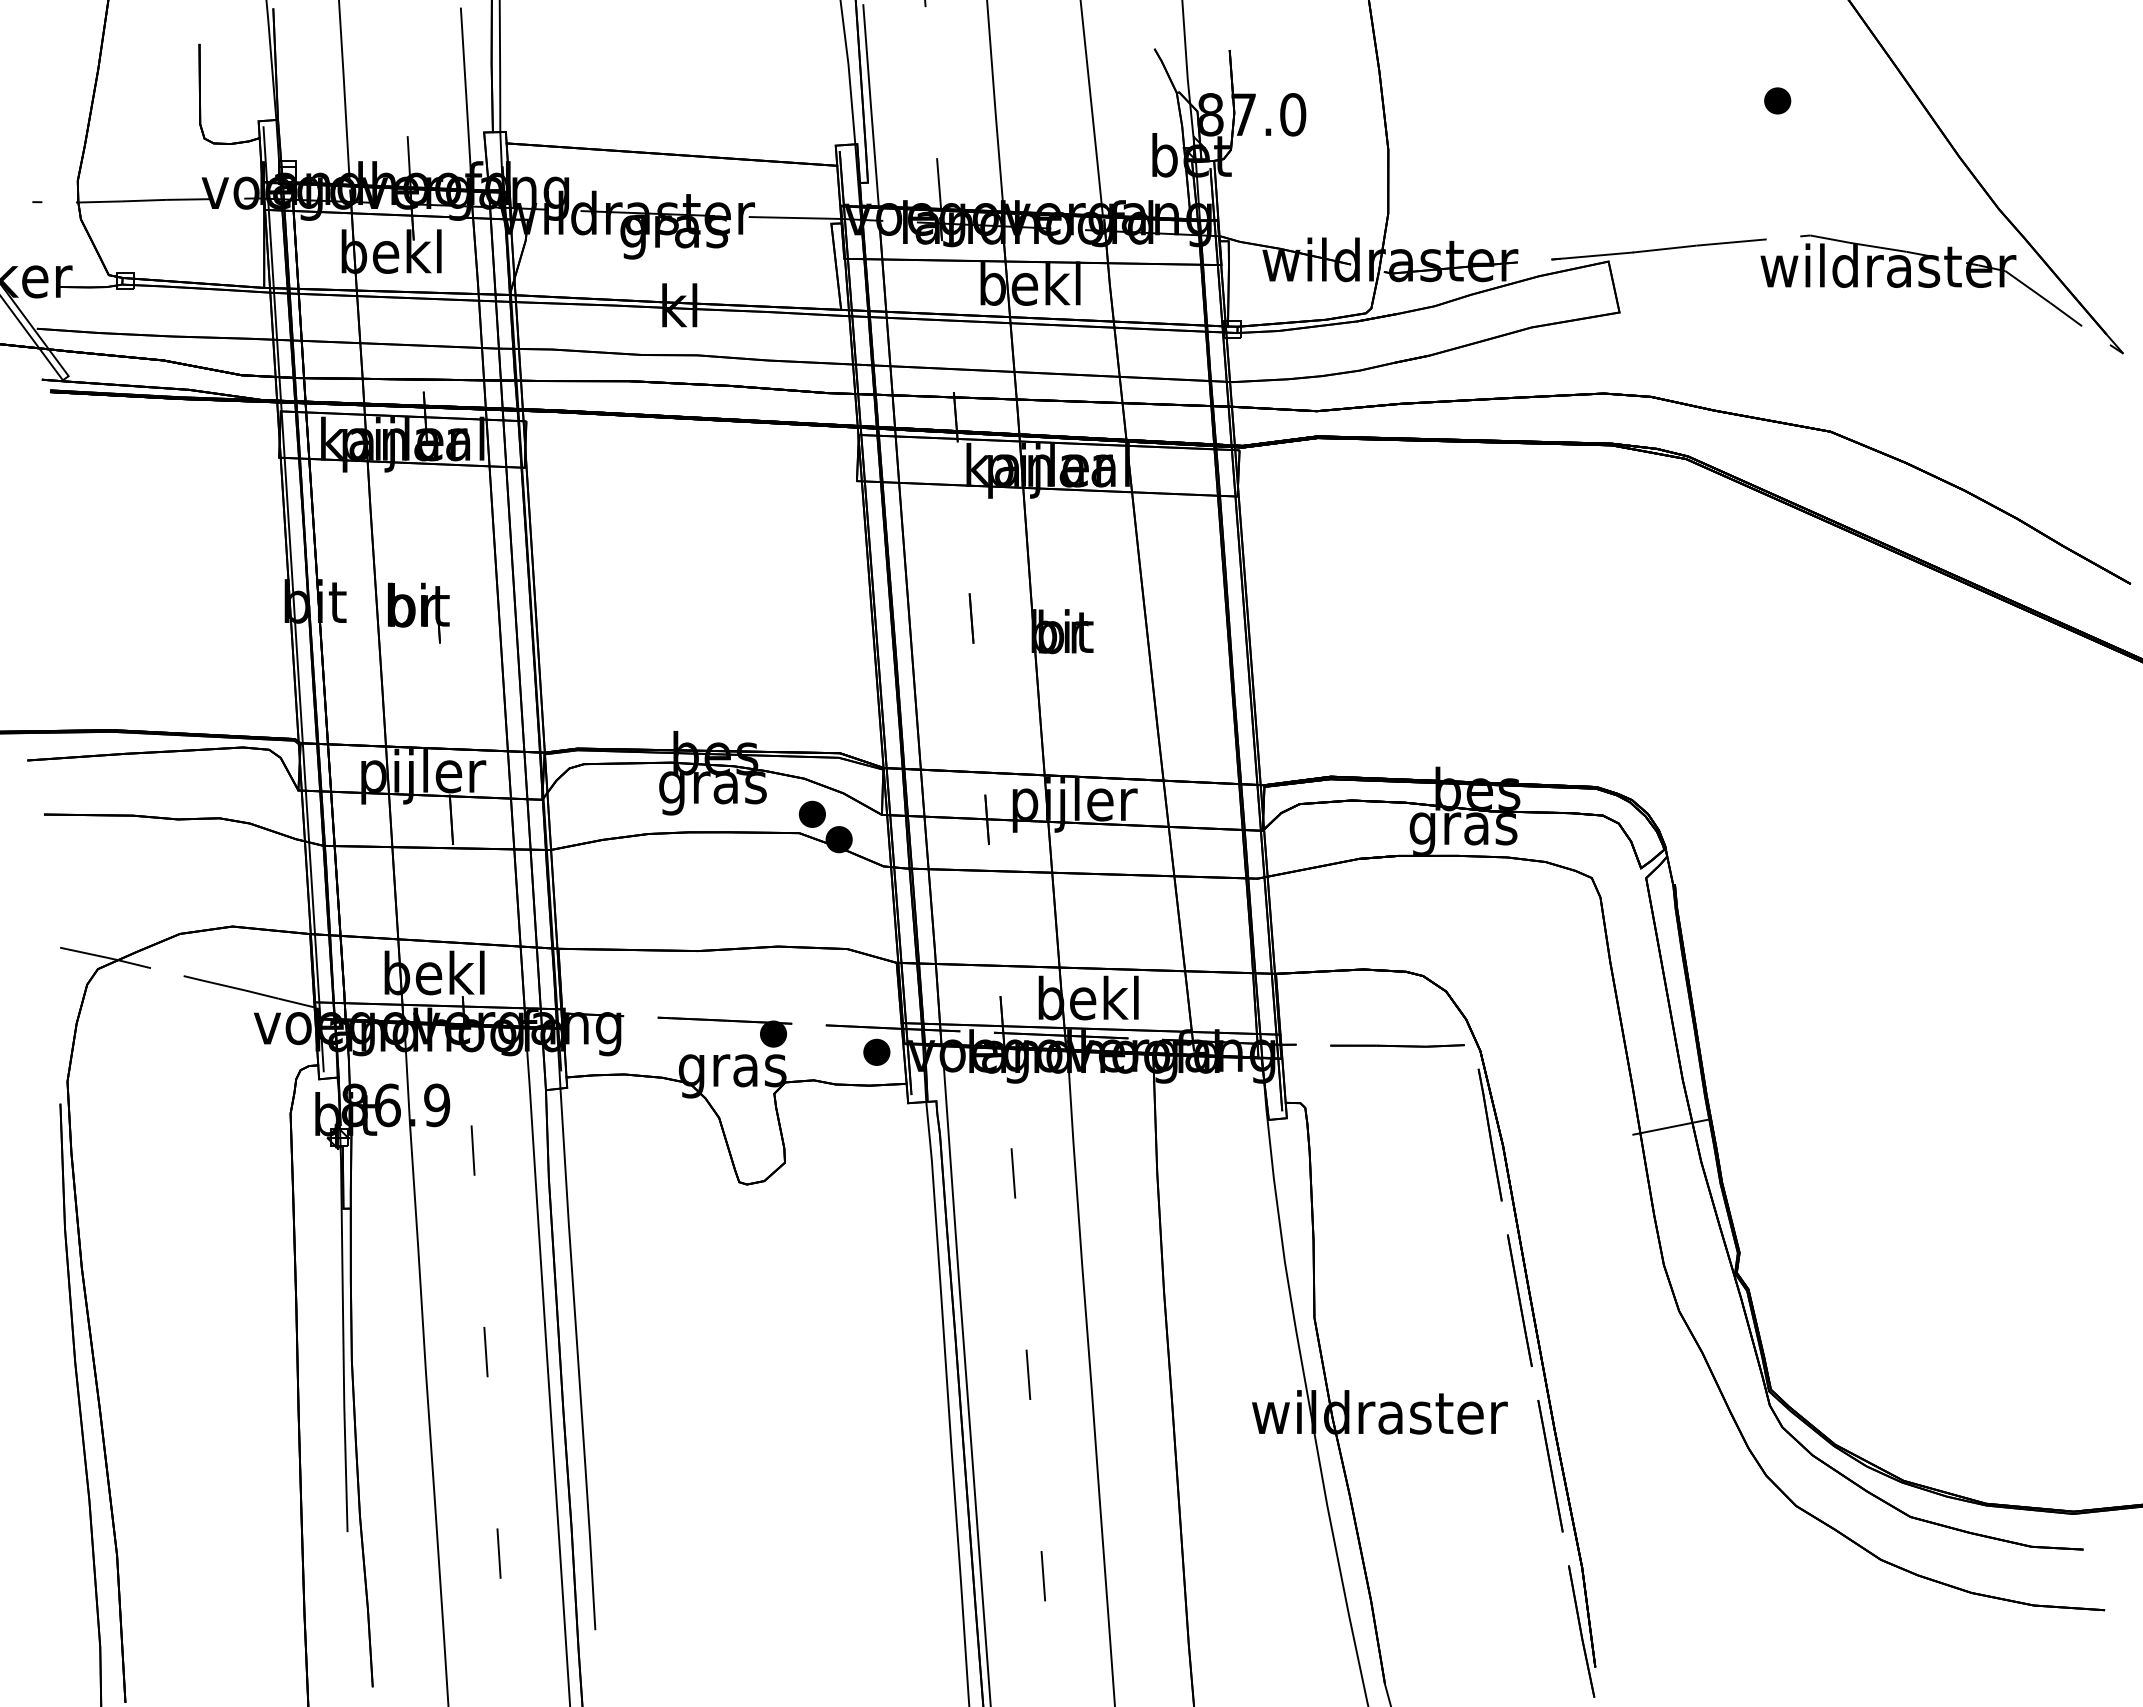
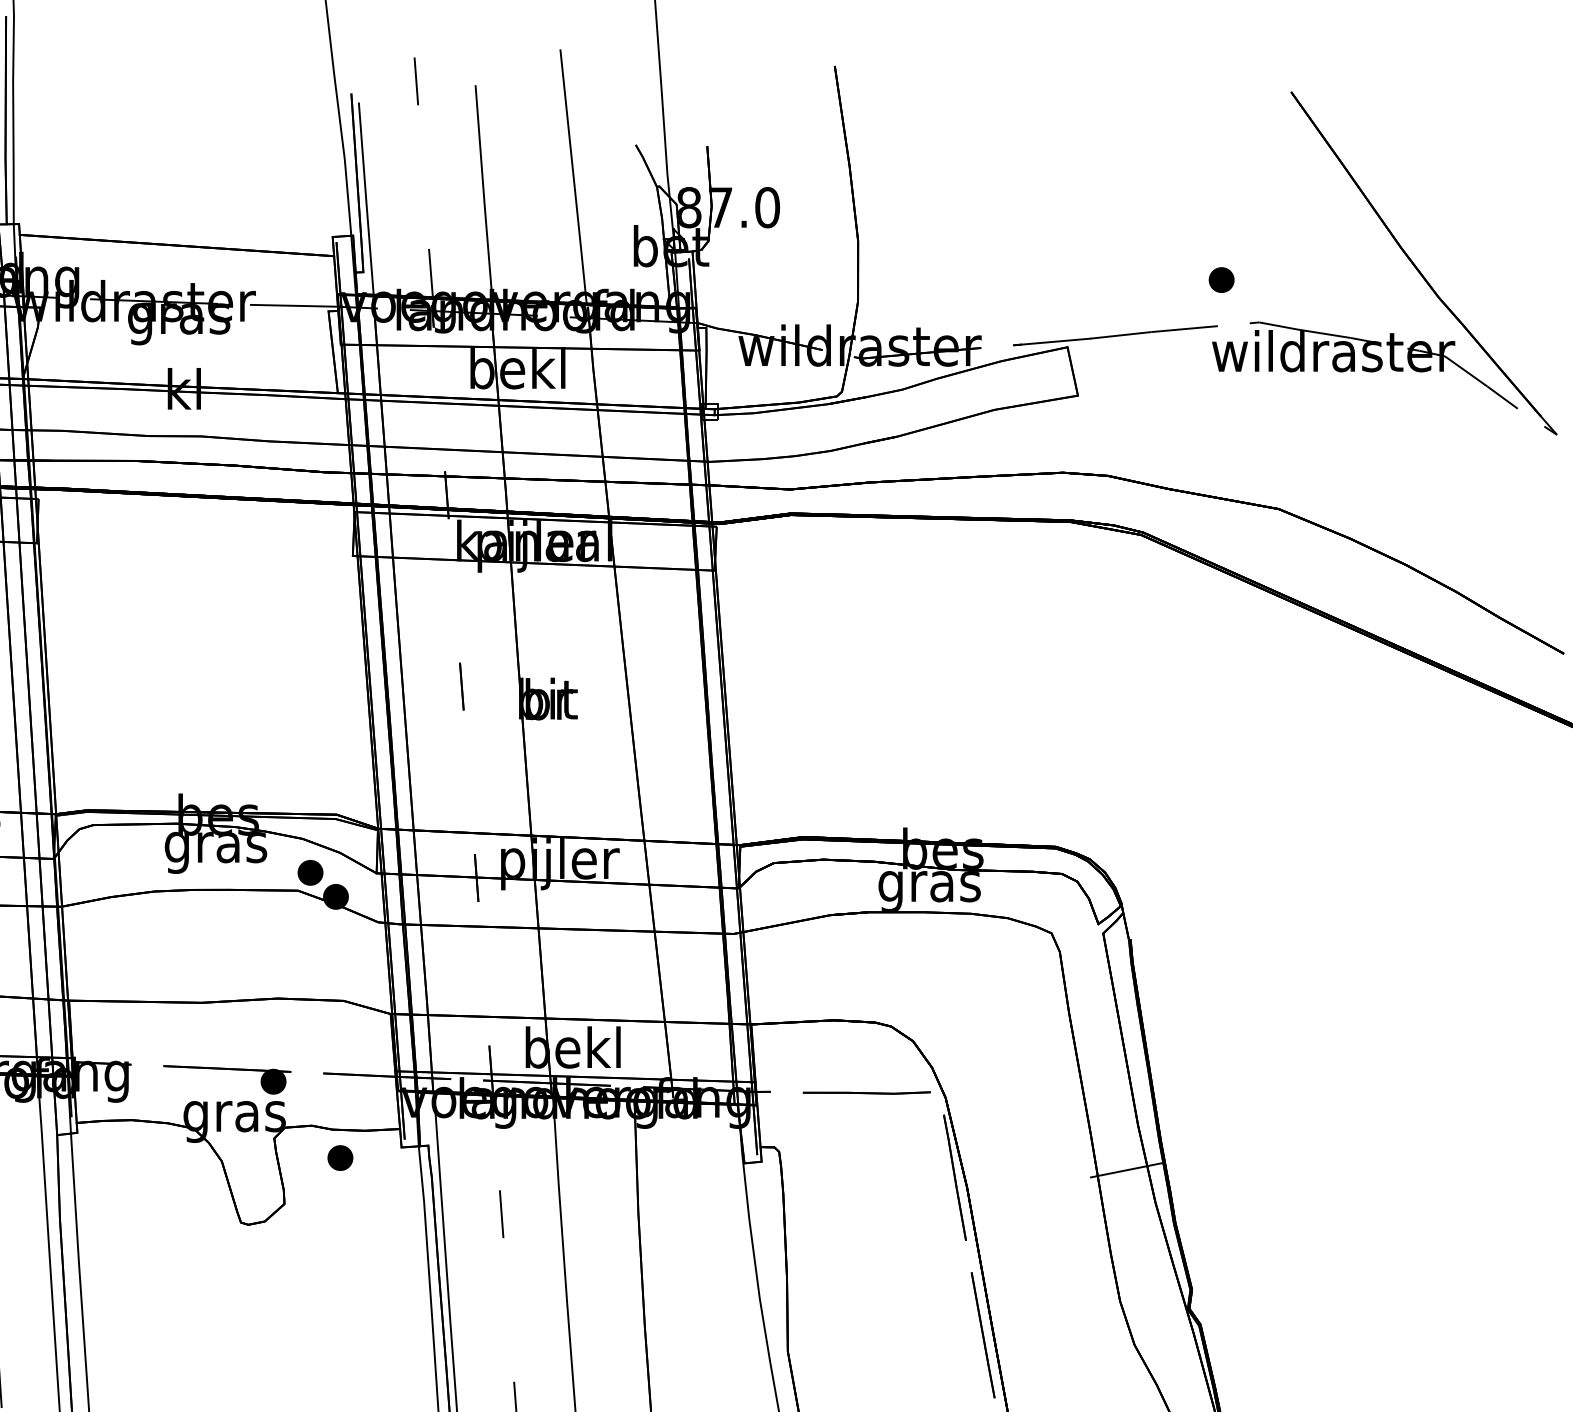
part: (1777, 100) -> (1221, 279), moved
part: (876, 1051) -> (340, 1157), moved

